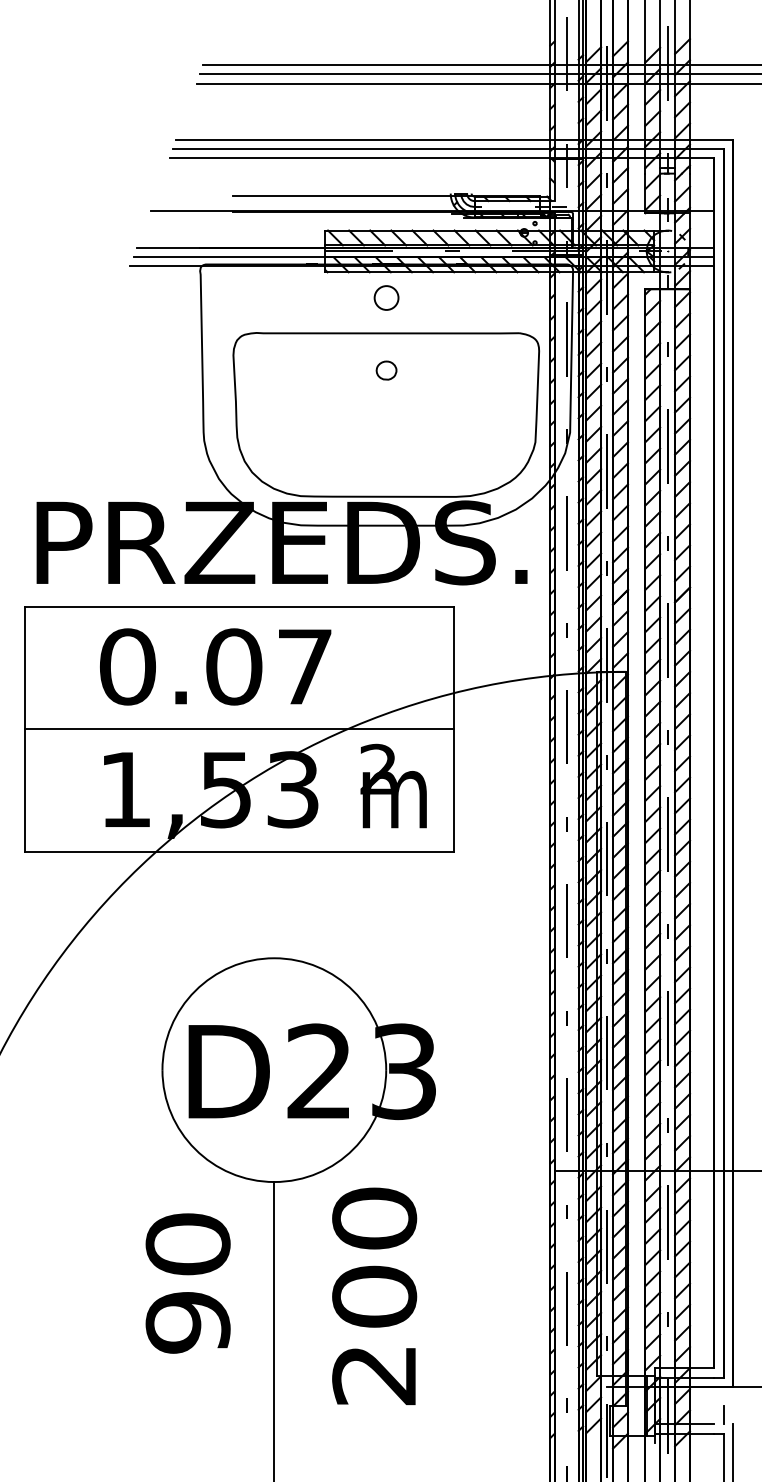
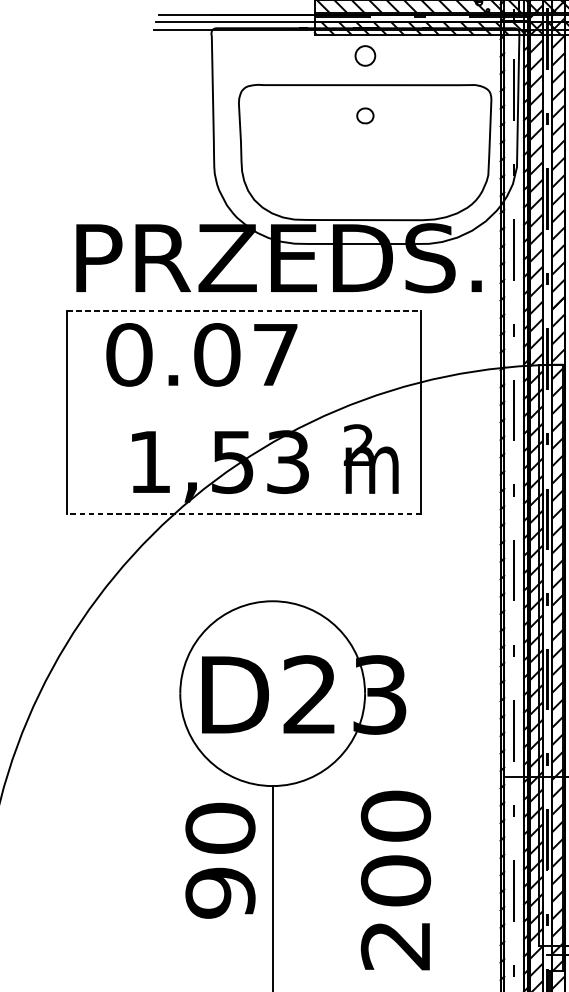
line: (239, 606) -> (243, 310), solid -> dashed
text: (215, 666) -> (201, 354), moved
line: (239, 729) -> (243, 412), removed
line: (239, 852) -> (243, 513), solid -> dashed
text: (187, 1283) -> (219, 860), moved
text: (374, 1295) -> (395, 879), moved

